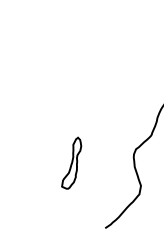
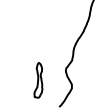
part: (72, 161) -> (38, 79), size x1.43

